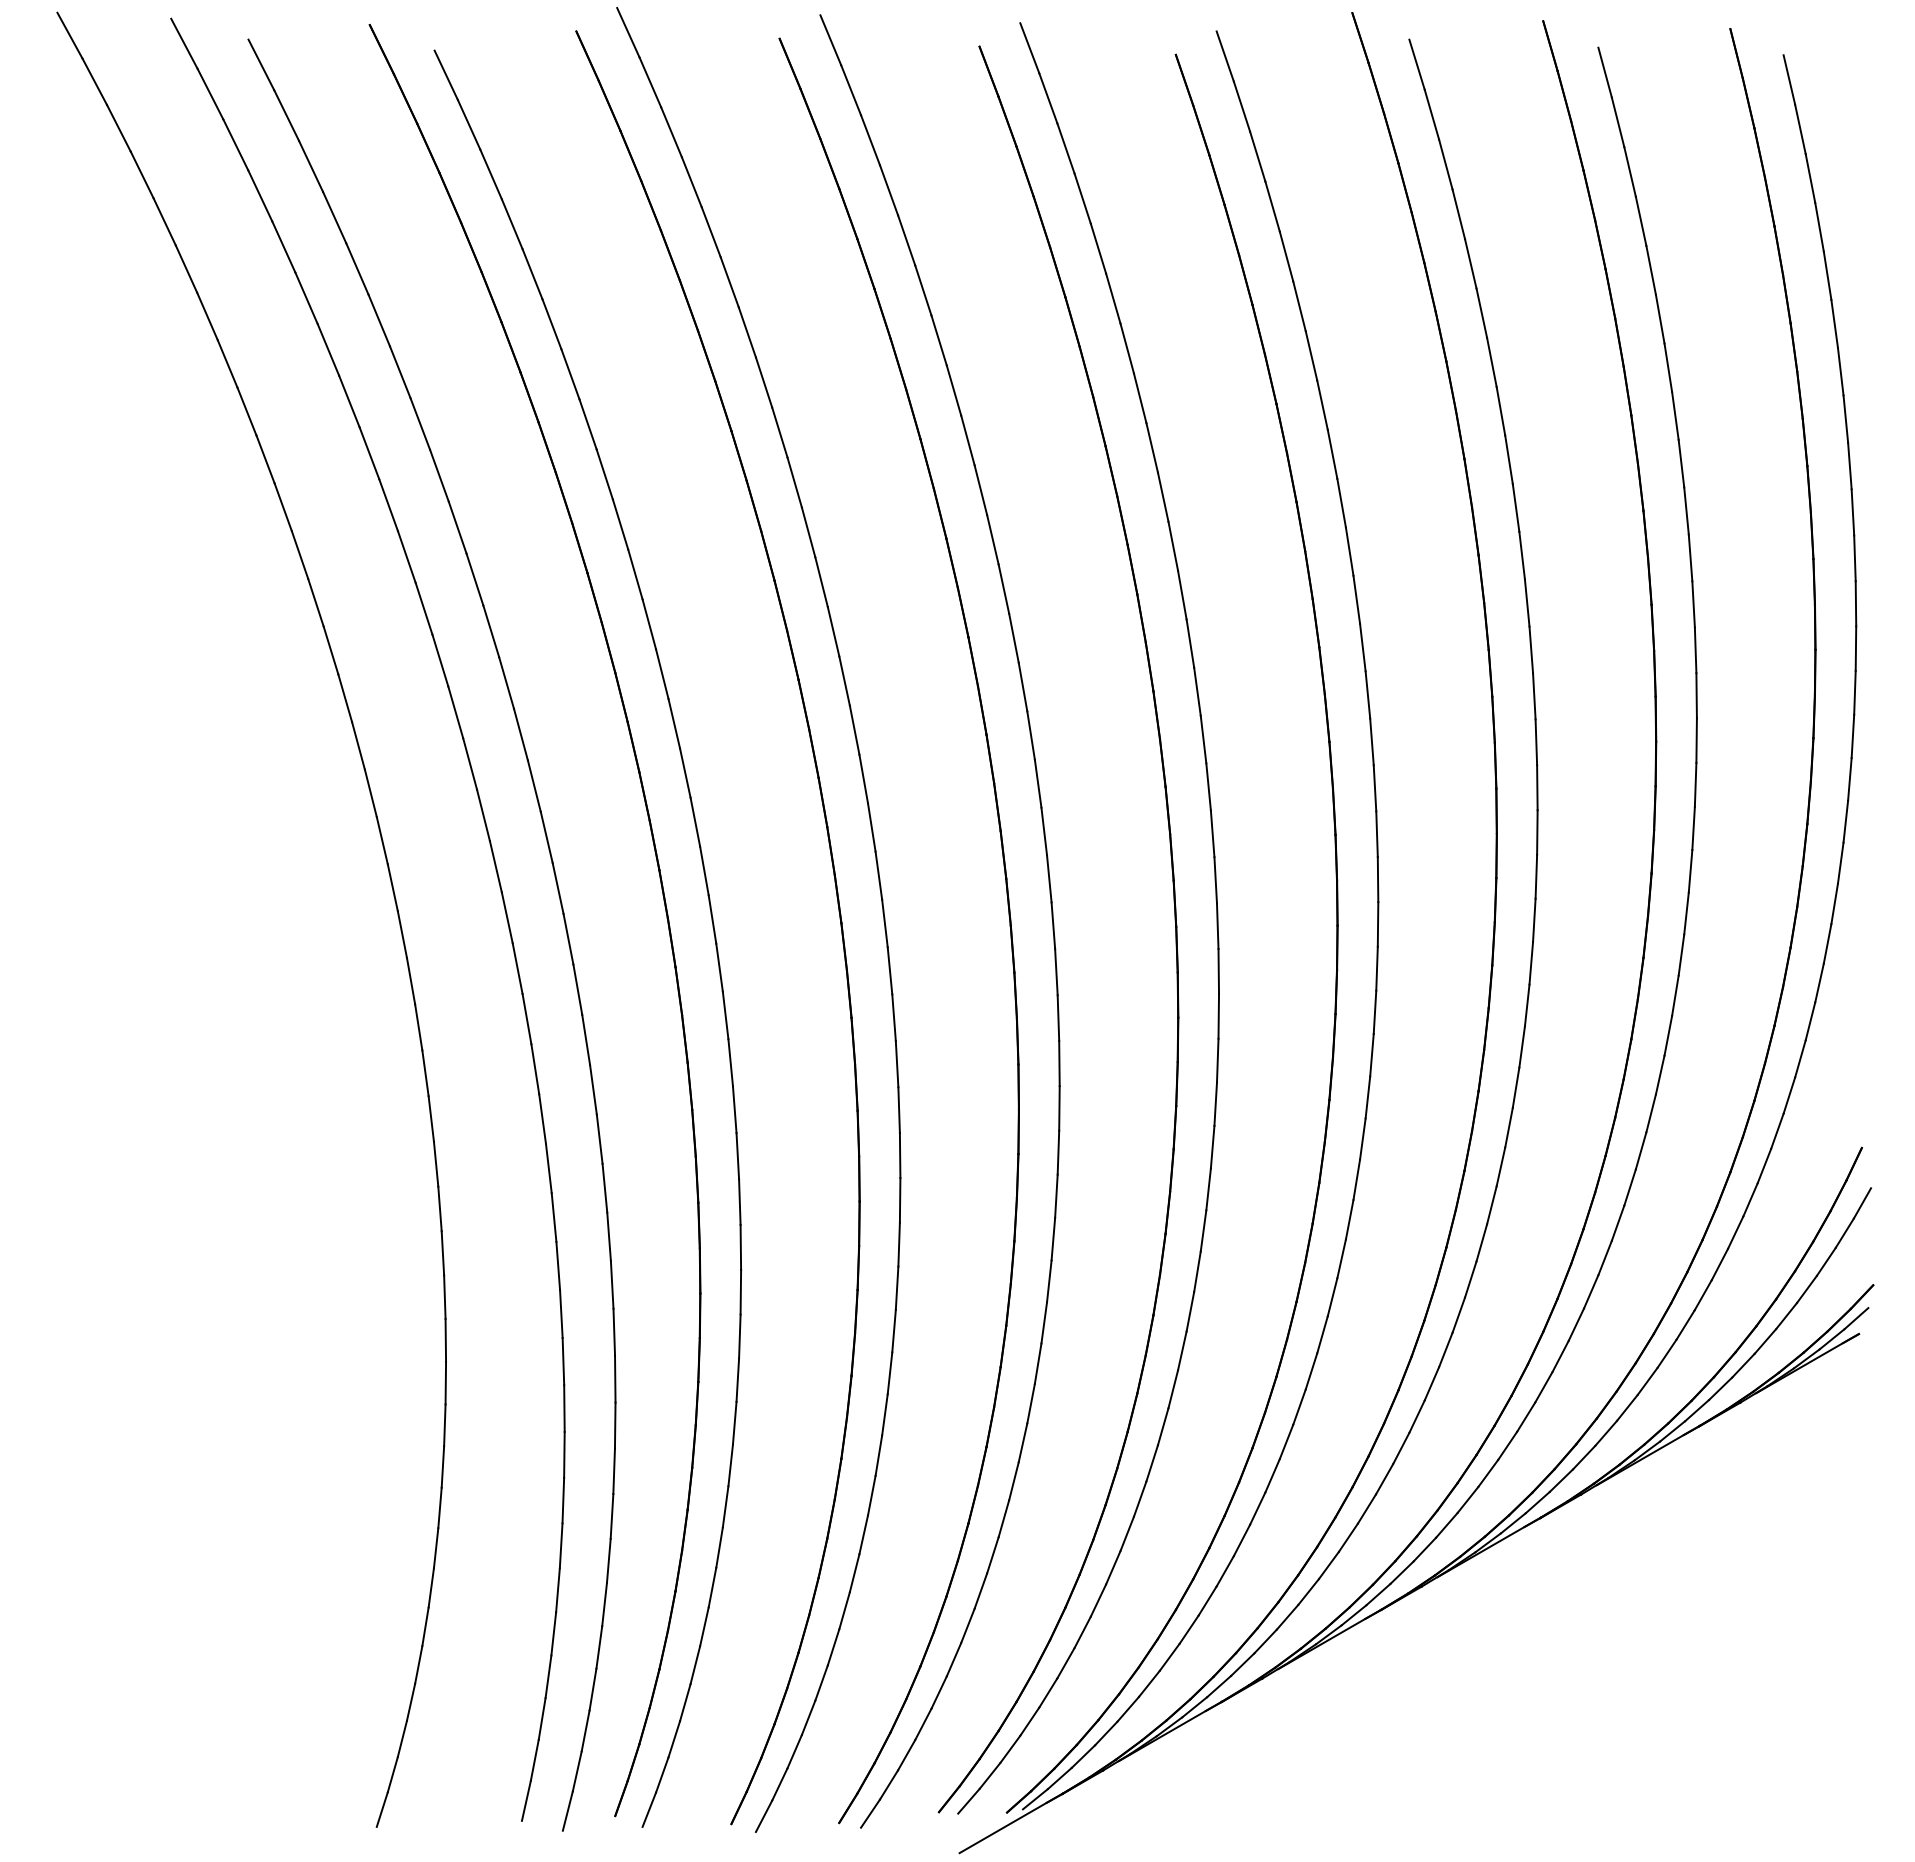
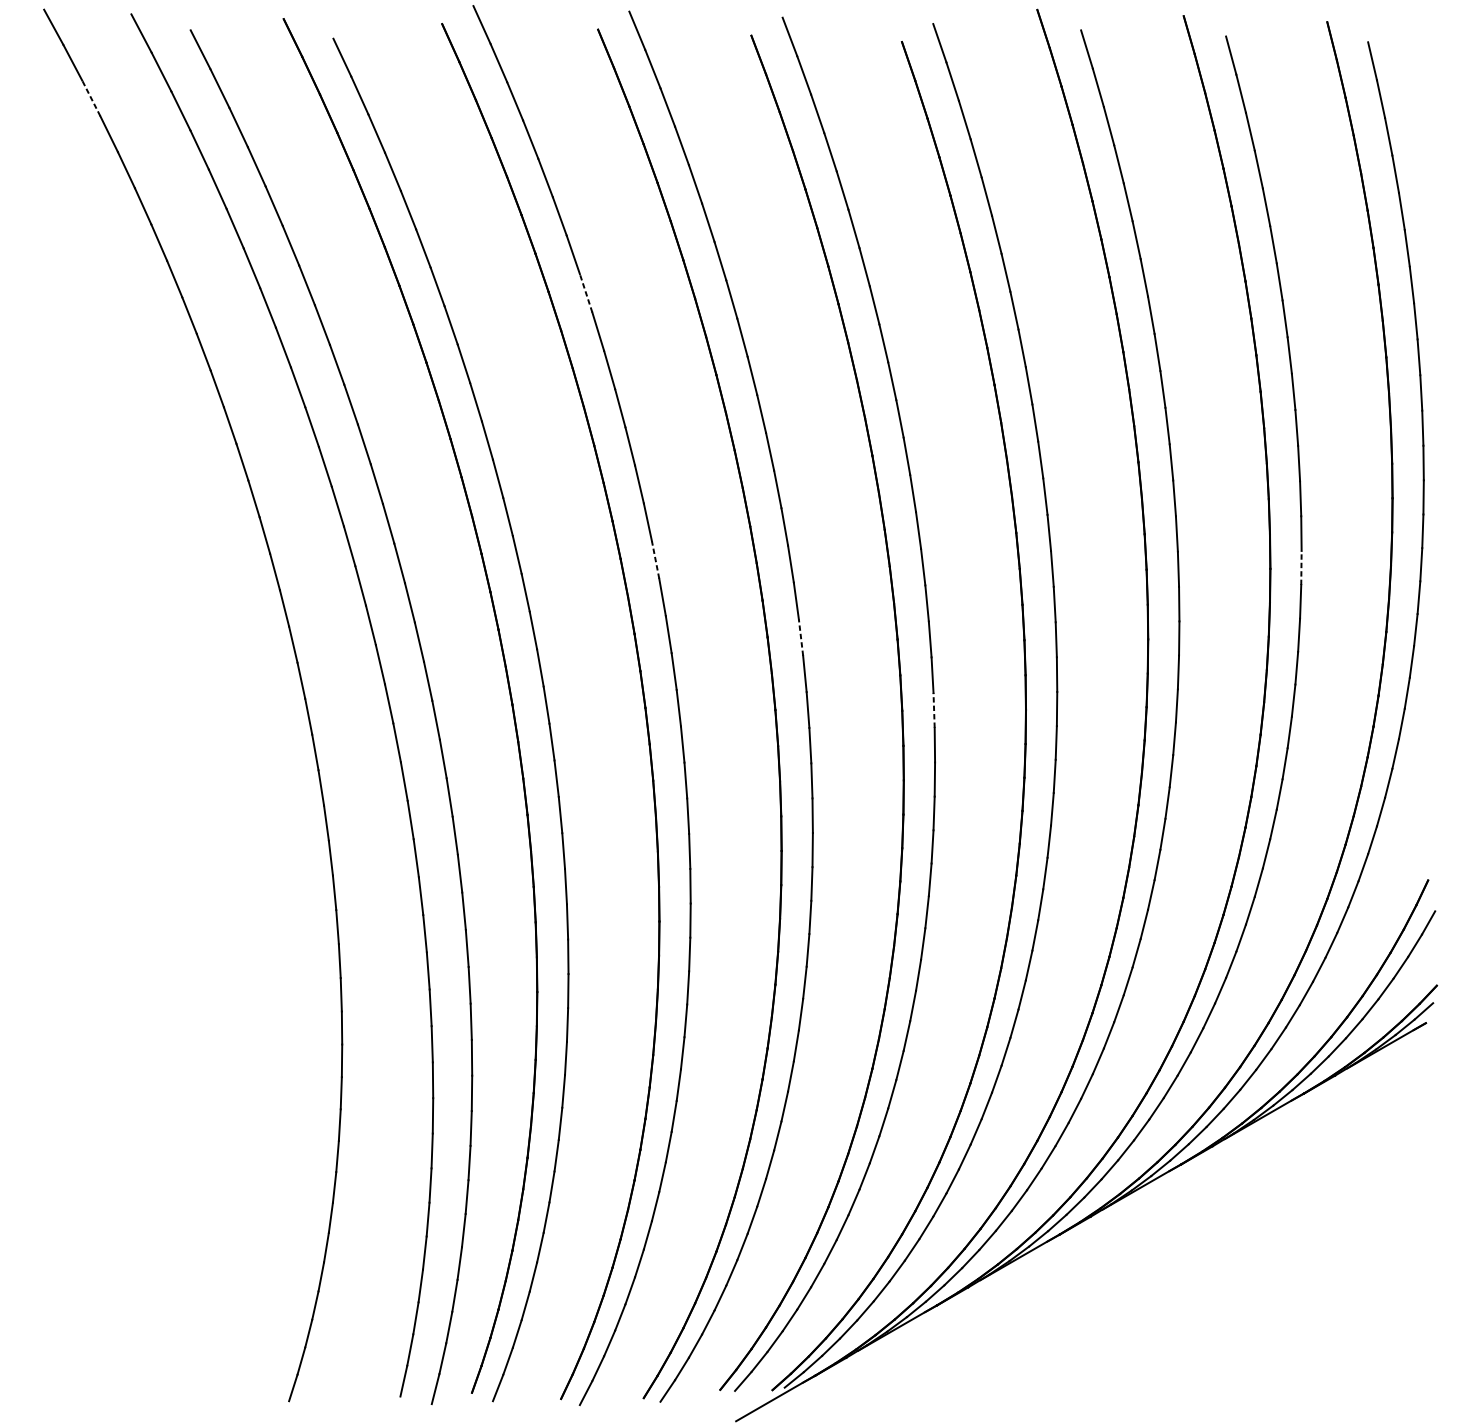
line: (118, 127) -> (90, 97), solid -> dashed
line: (763, 382) -> (585, 293), solid -> dashed
line: (854, 730) -> (655, 560), solid -> dashed
line: (1696, 740) -> (1301, 567), solid -> dashed
line: (1044, 831) -> (801, 637), solid -> dashed
line: (1217, 926) -> (933, 710), solid -> dashed

